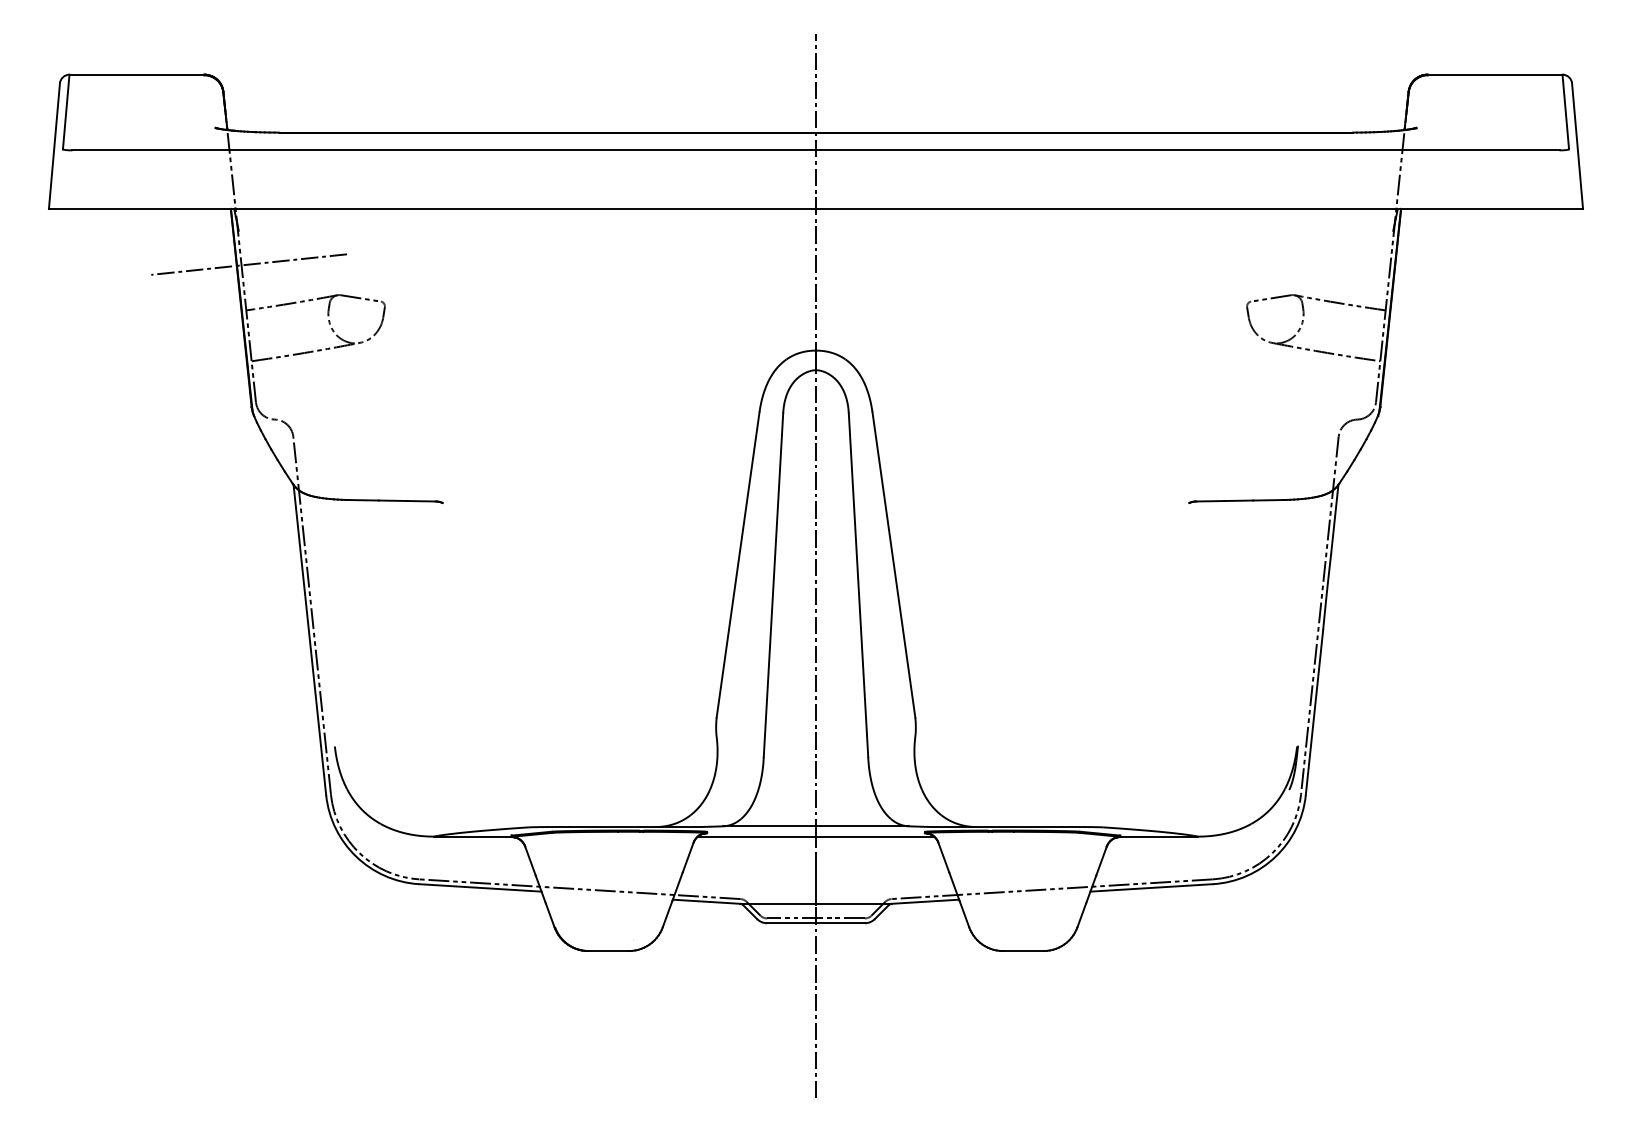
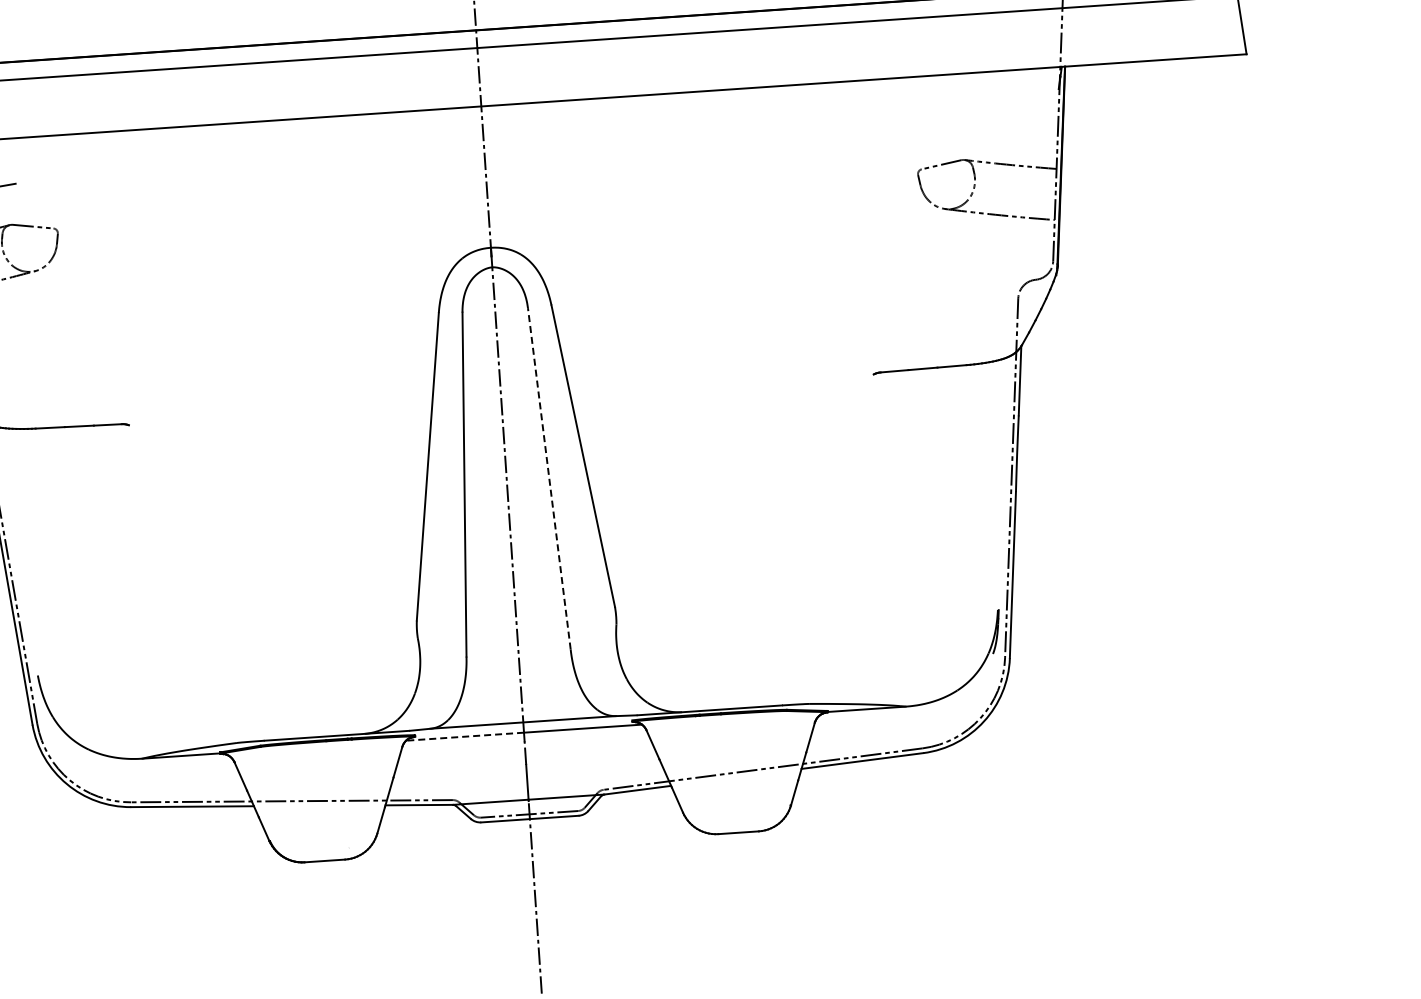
line: (858, 585) -> (549, 479), solid -> dashed
line: (756, 836) -> (464, 736), solid -> dashed

